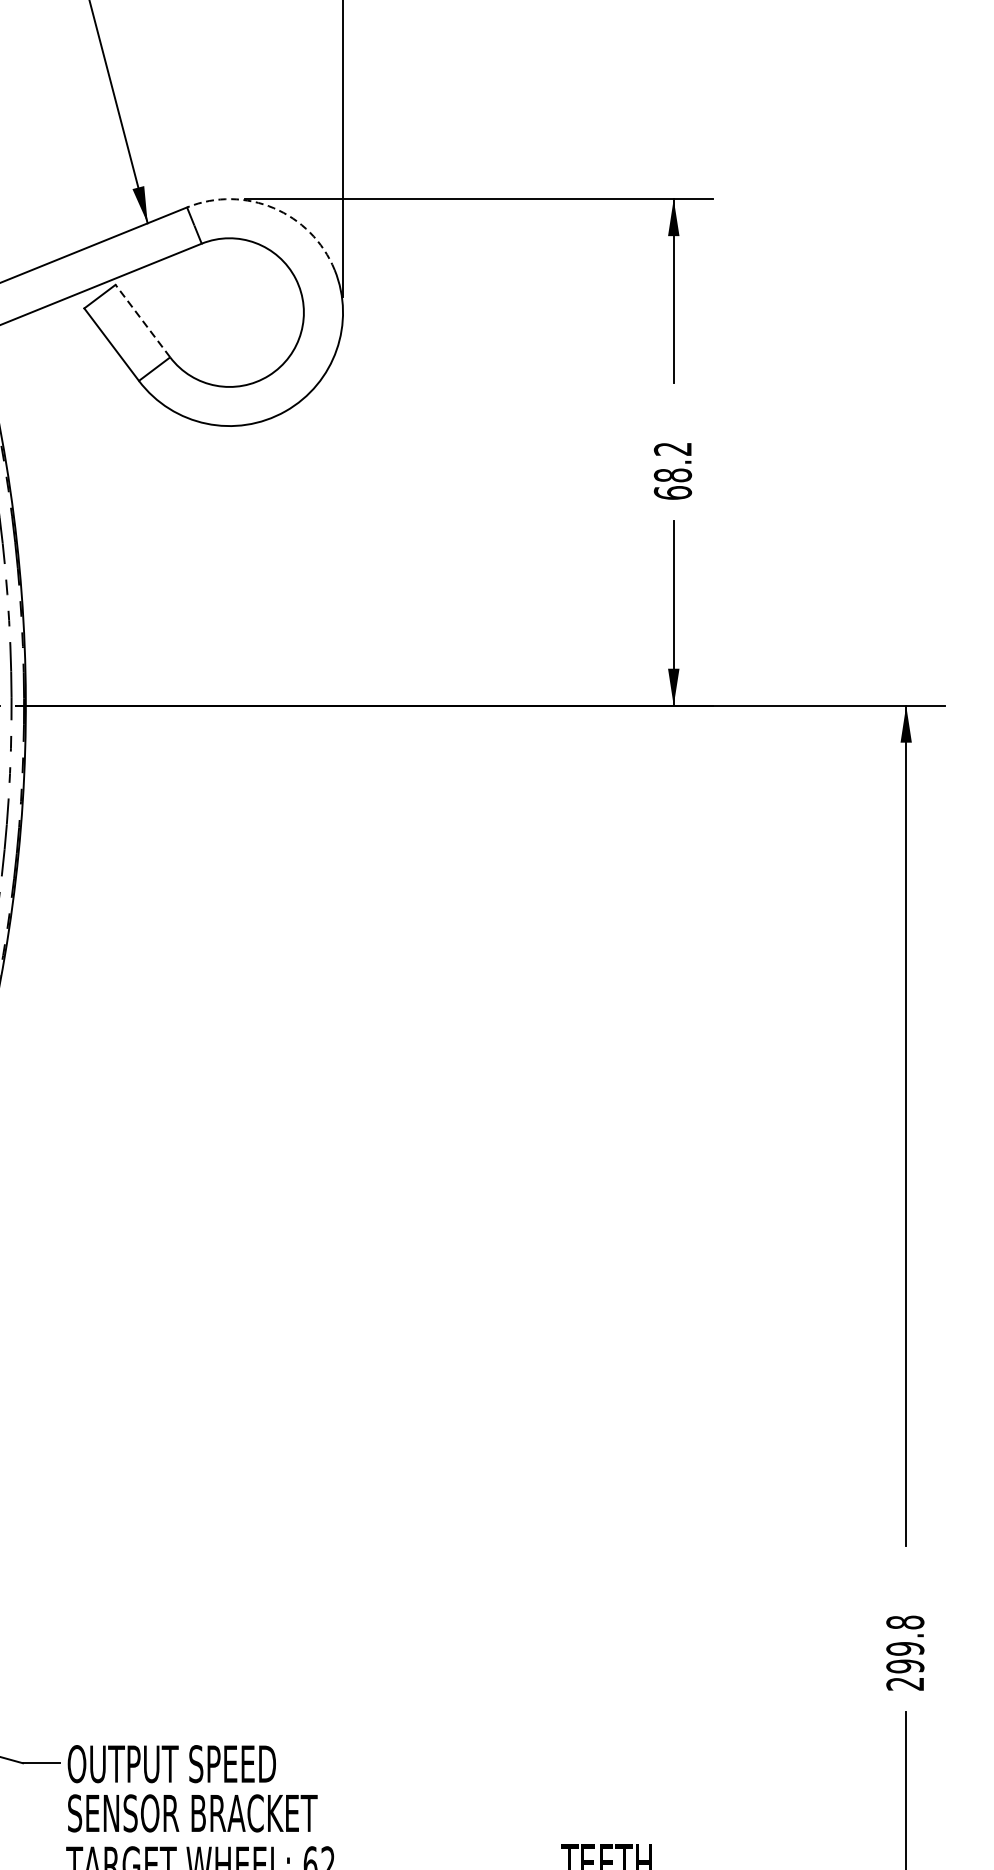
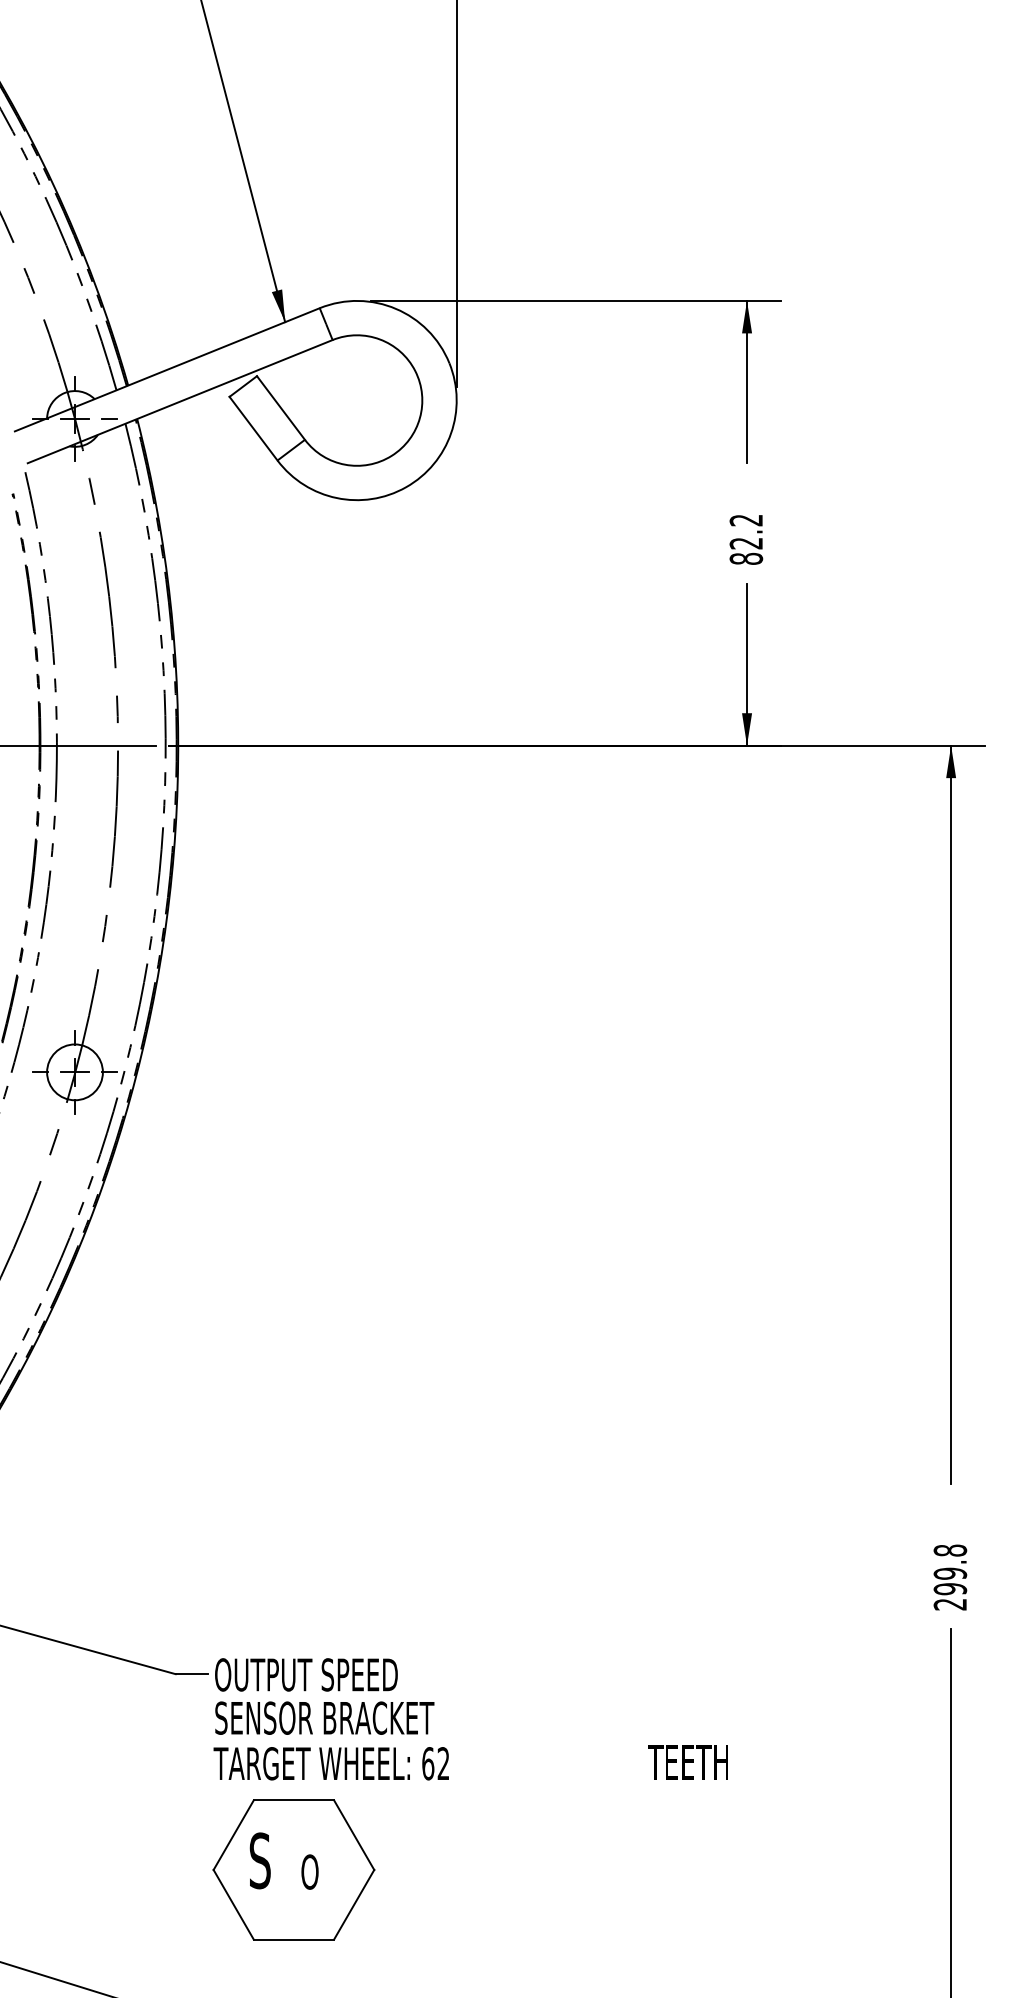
arc: (274, 207) -> (396, 308), dashed -> solid
line: (142, 321) -> (280, 408), dashed -> solid
text: (673, 483) -> (746, 550), 68.2 -> 82.2

